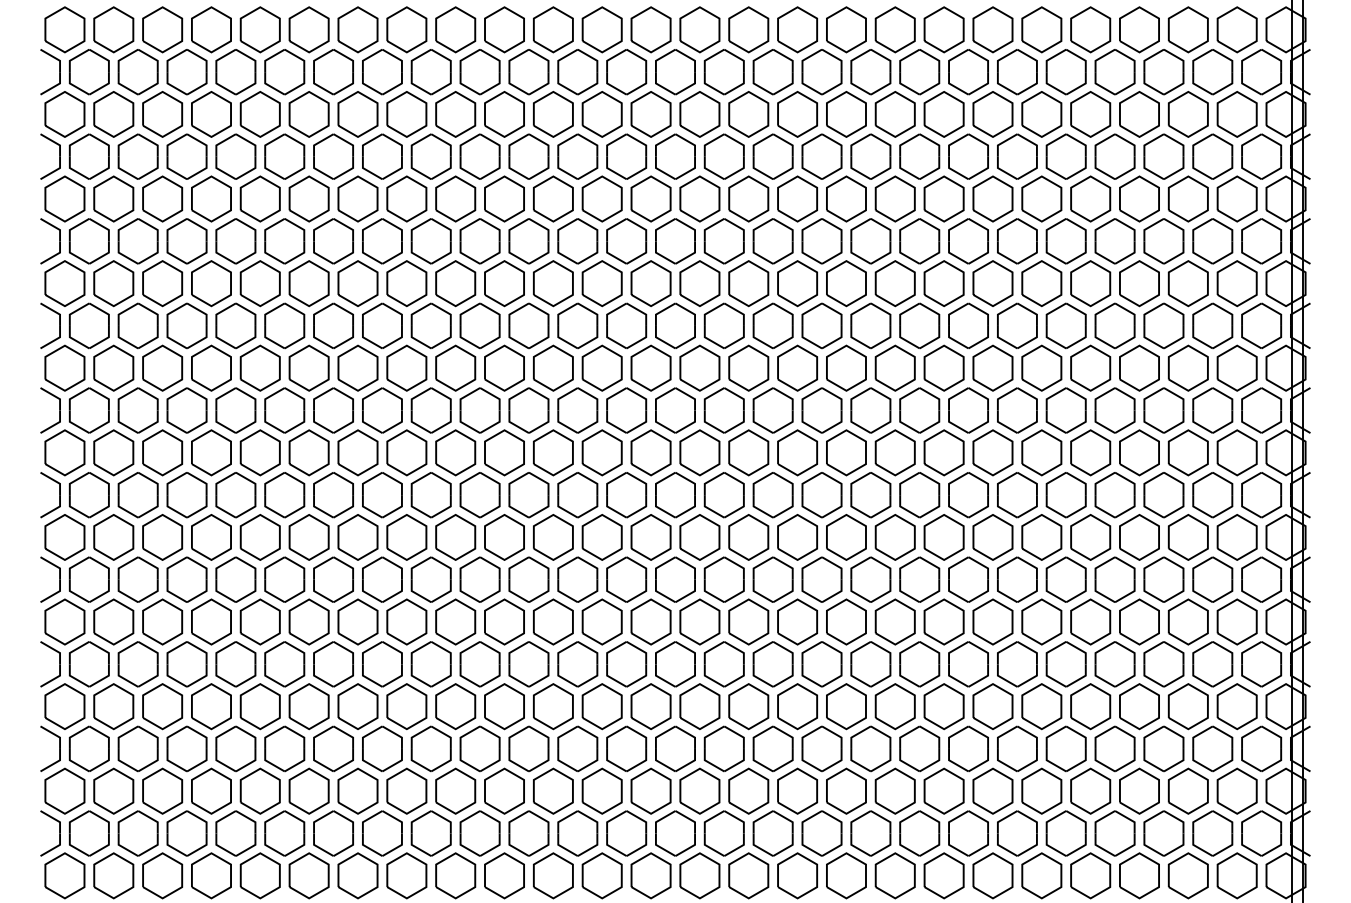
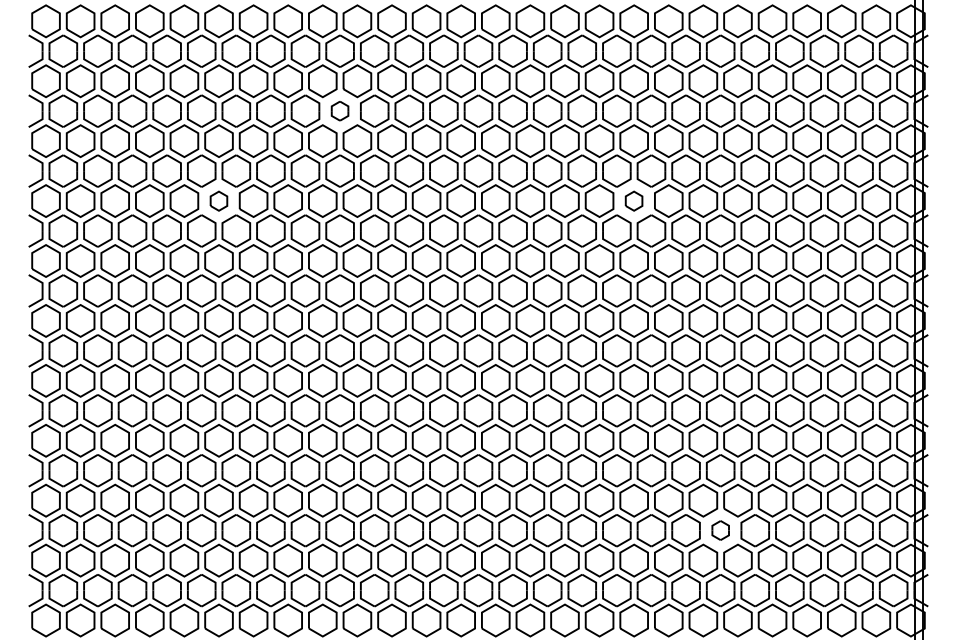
part: (479, 156) -> (339, 111), size x0.6
part: (308, 283) -> (218, 201), size x0.6
part: (894, 283) -> (633, 201), size x0.6
part: (1017, 748) -> (720, 530), size x0.6

